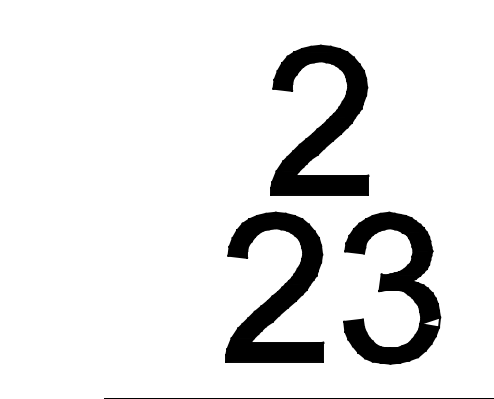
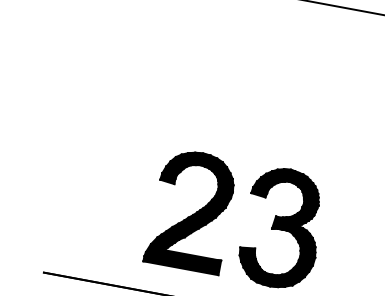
part: (319, 119) -> (250, 87), removed
fill: (430, 322) -> (307, 260), added

